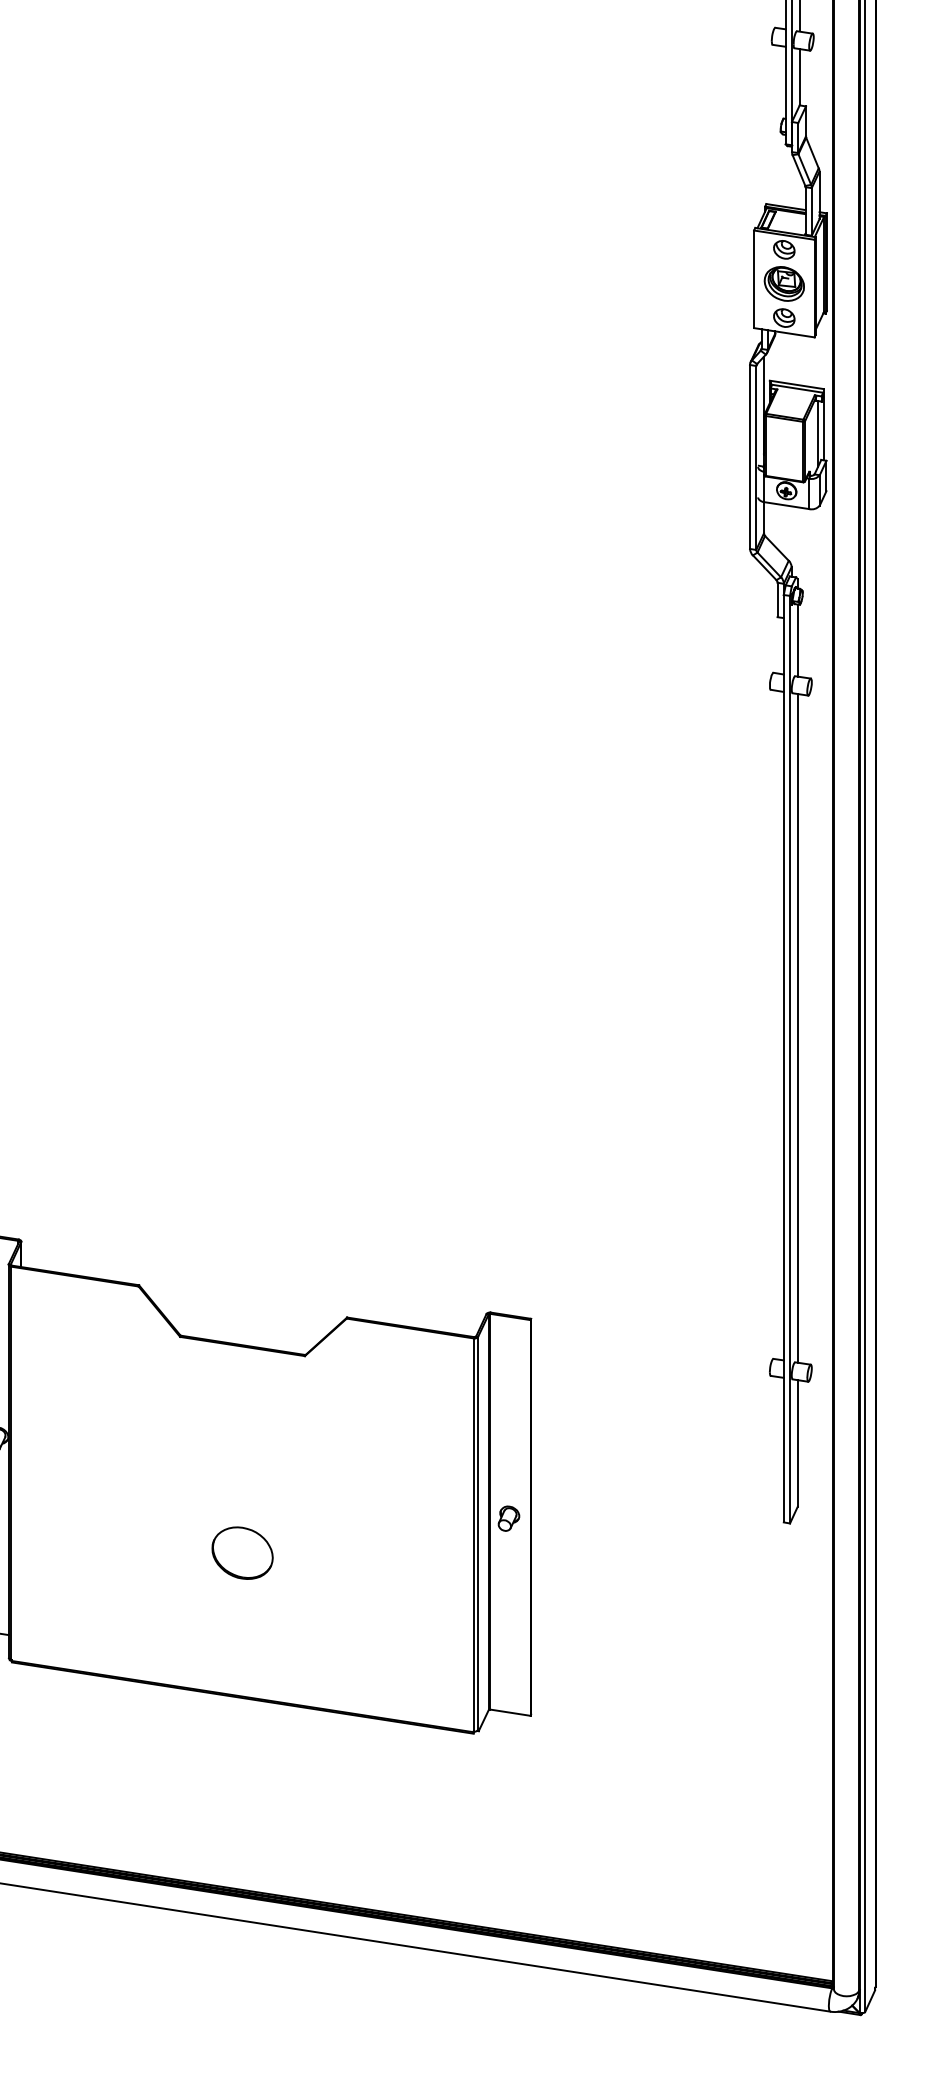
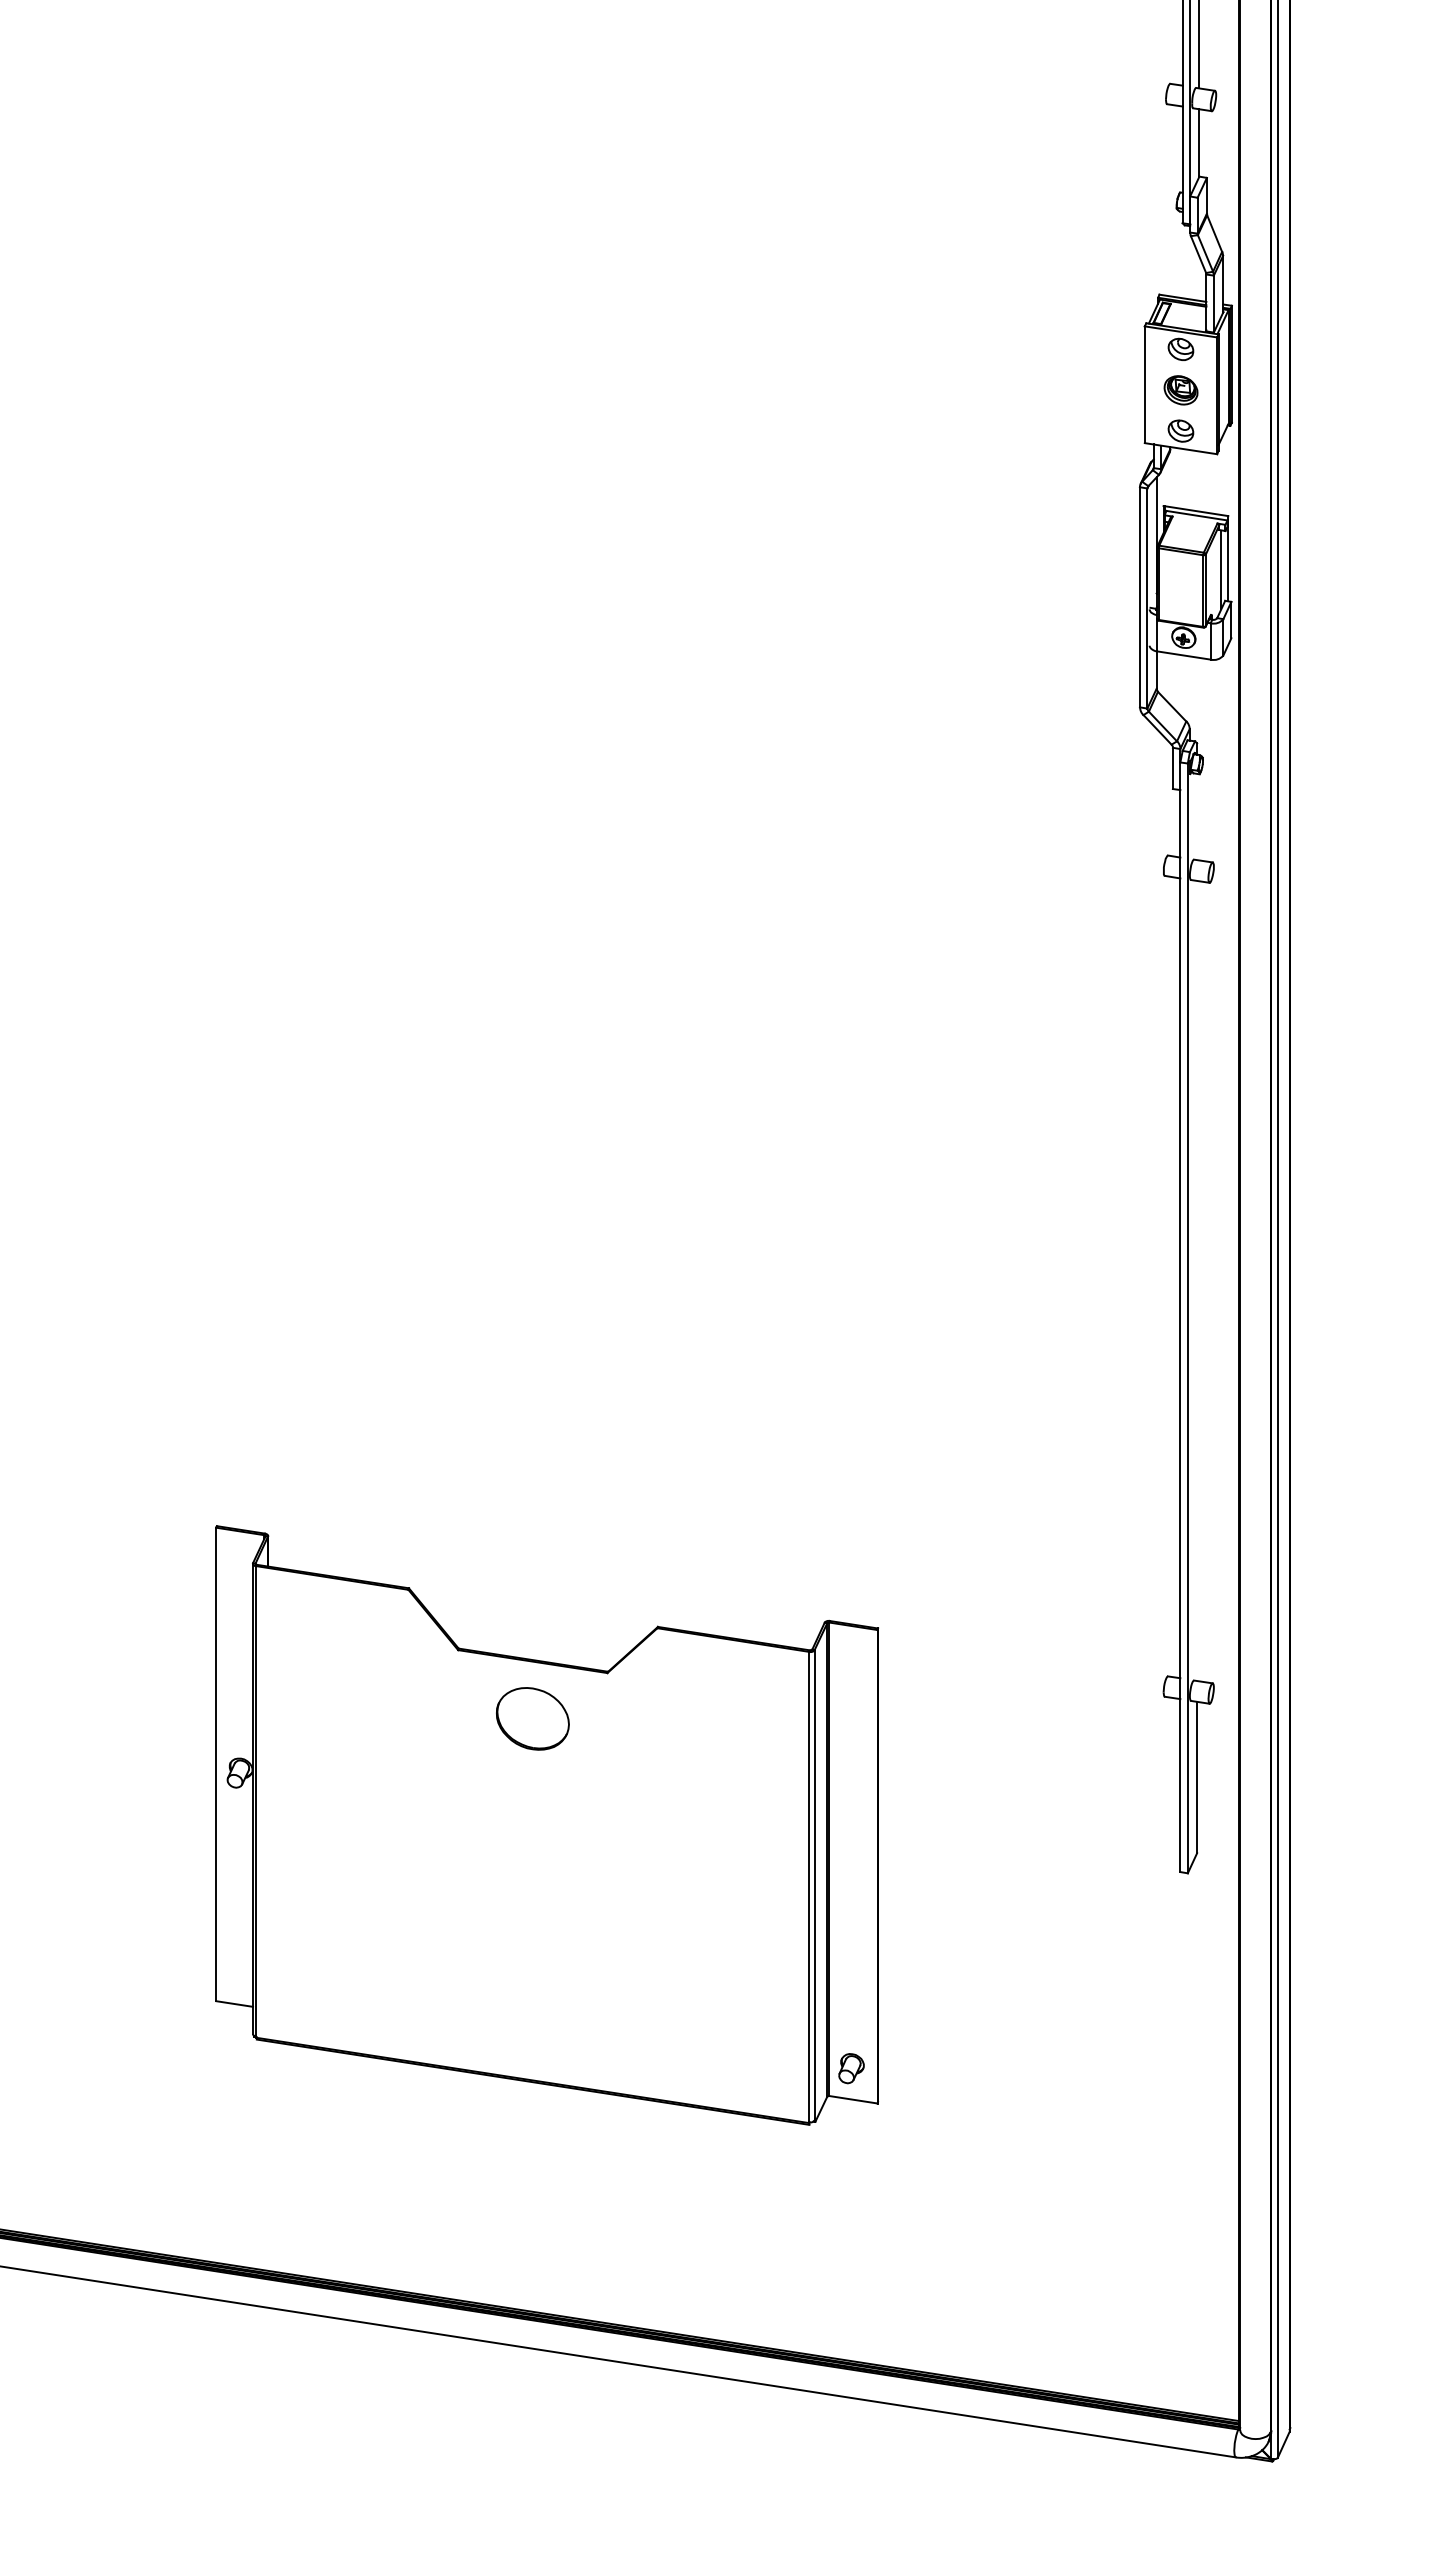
part: (783, 284) -> (1180, 390), size x0.7
line: (798, 640) -> (1197, 816), removed
line: (798, 1027) -> (1197, 1280), removed
part: (508, 1518) -> (851, 2068), moved
part: (242, 1552) -> (532, 1718), moved

